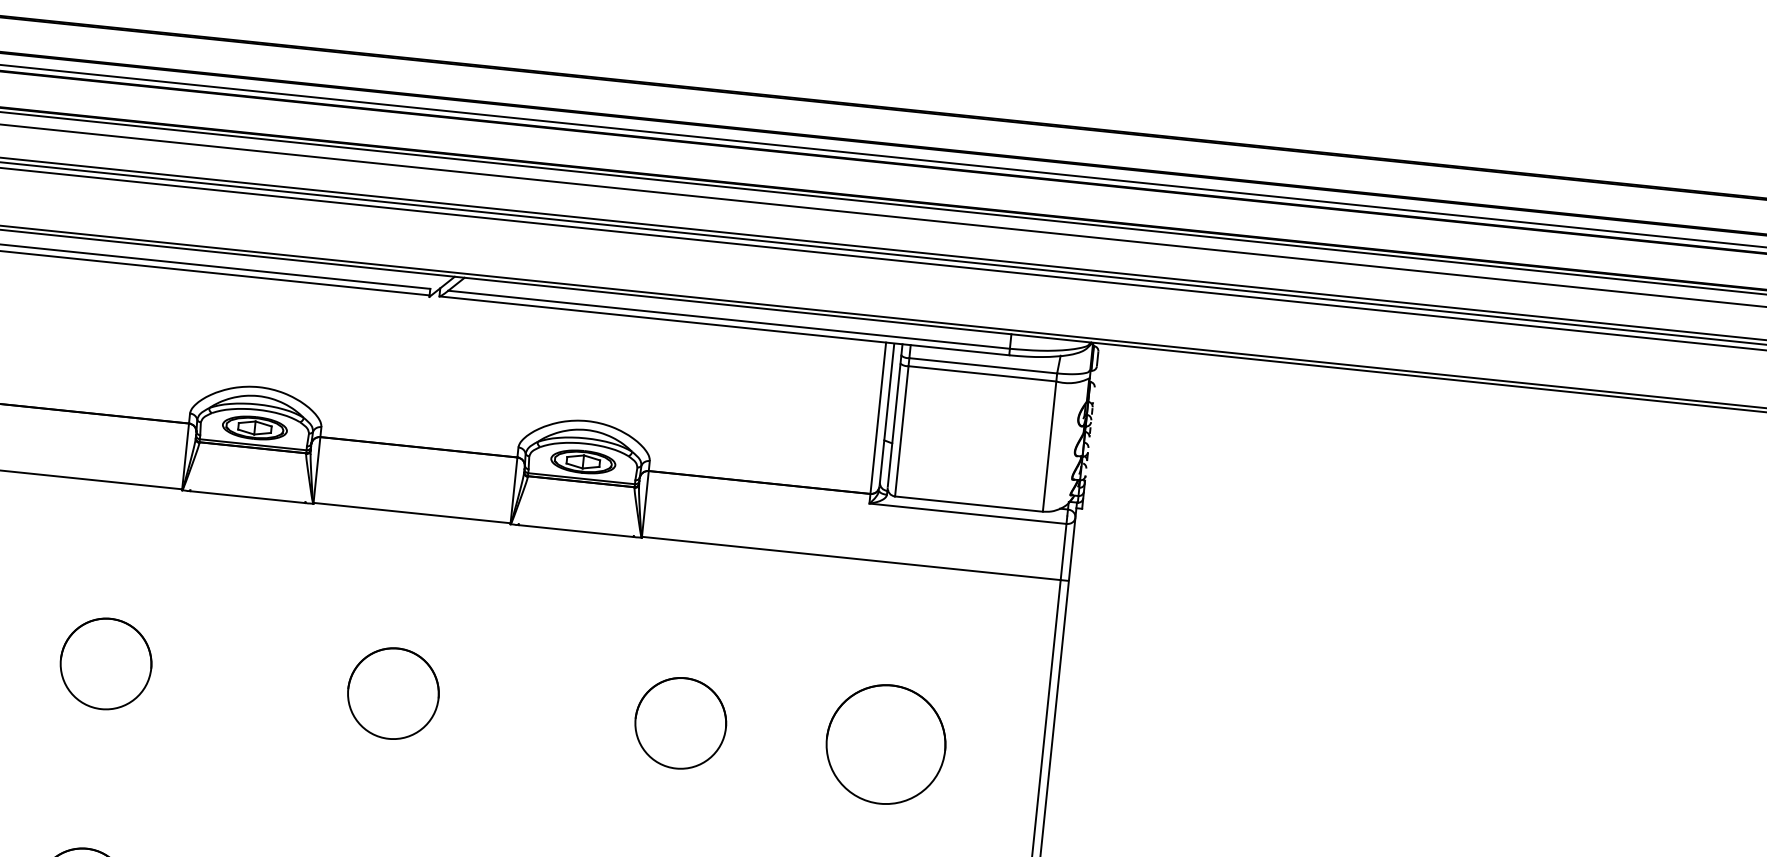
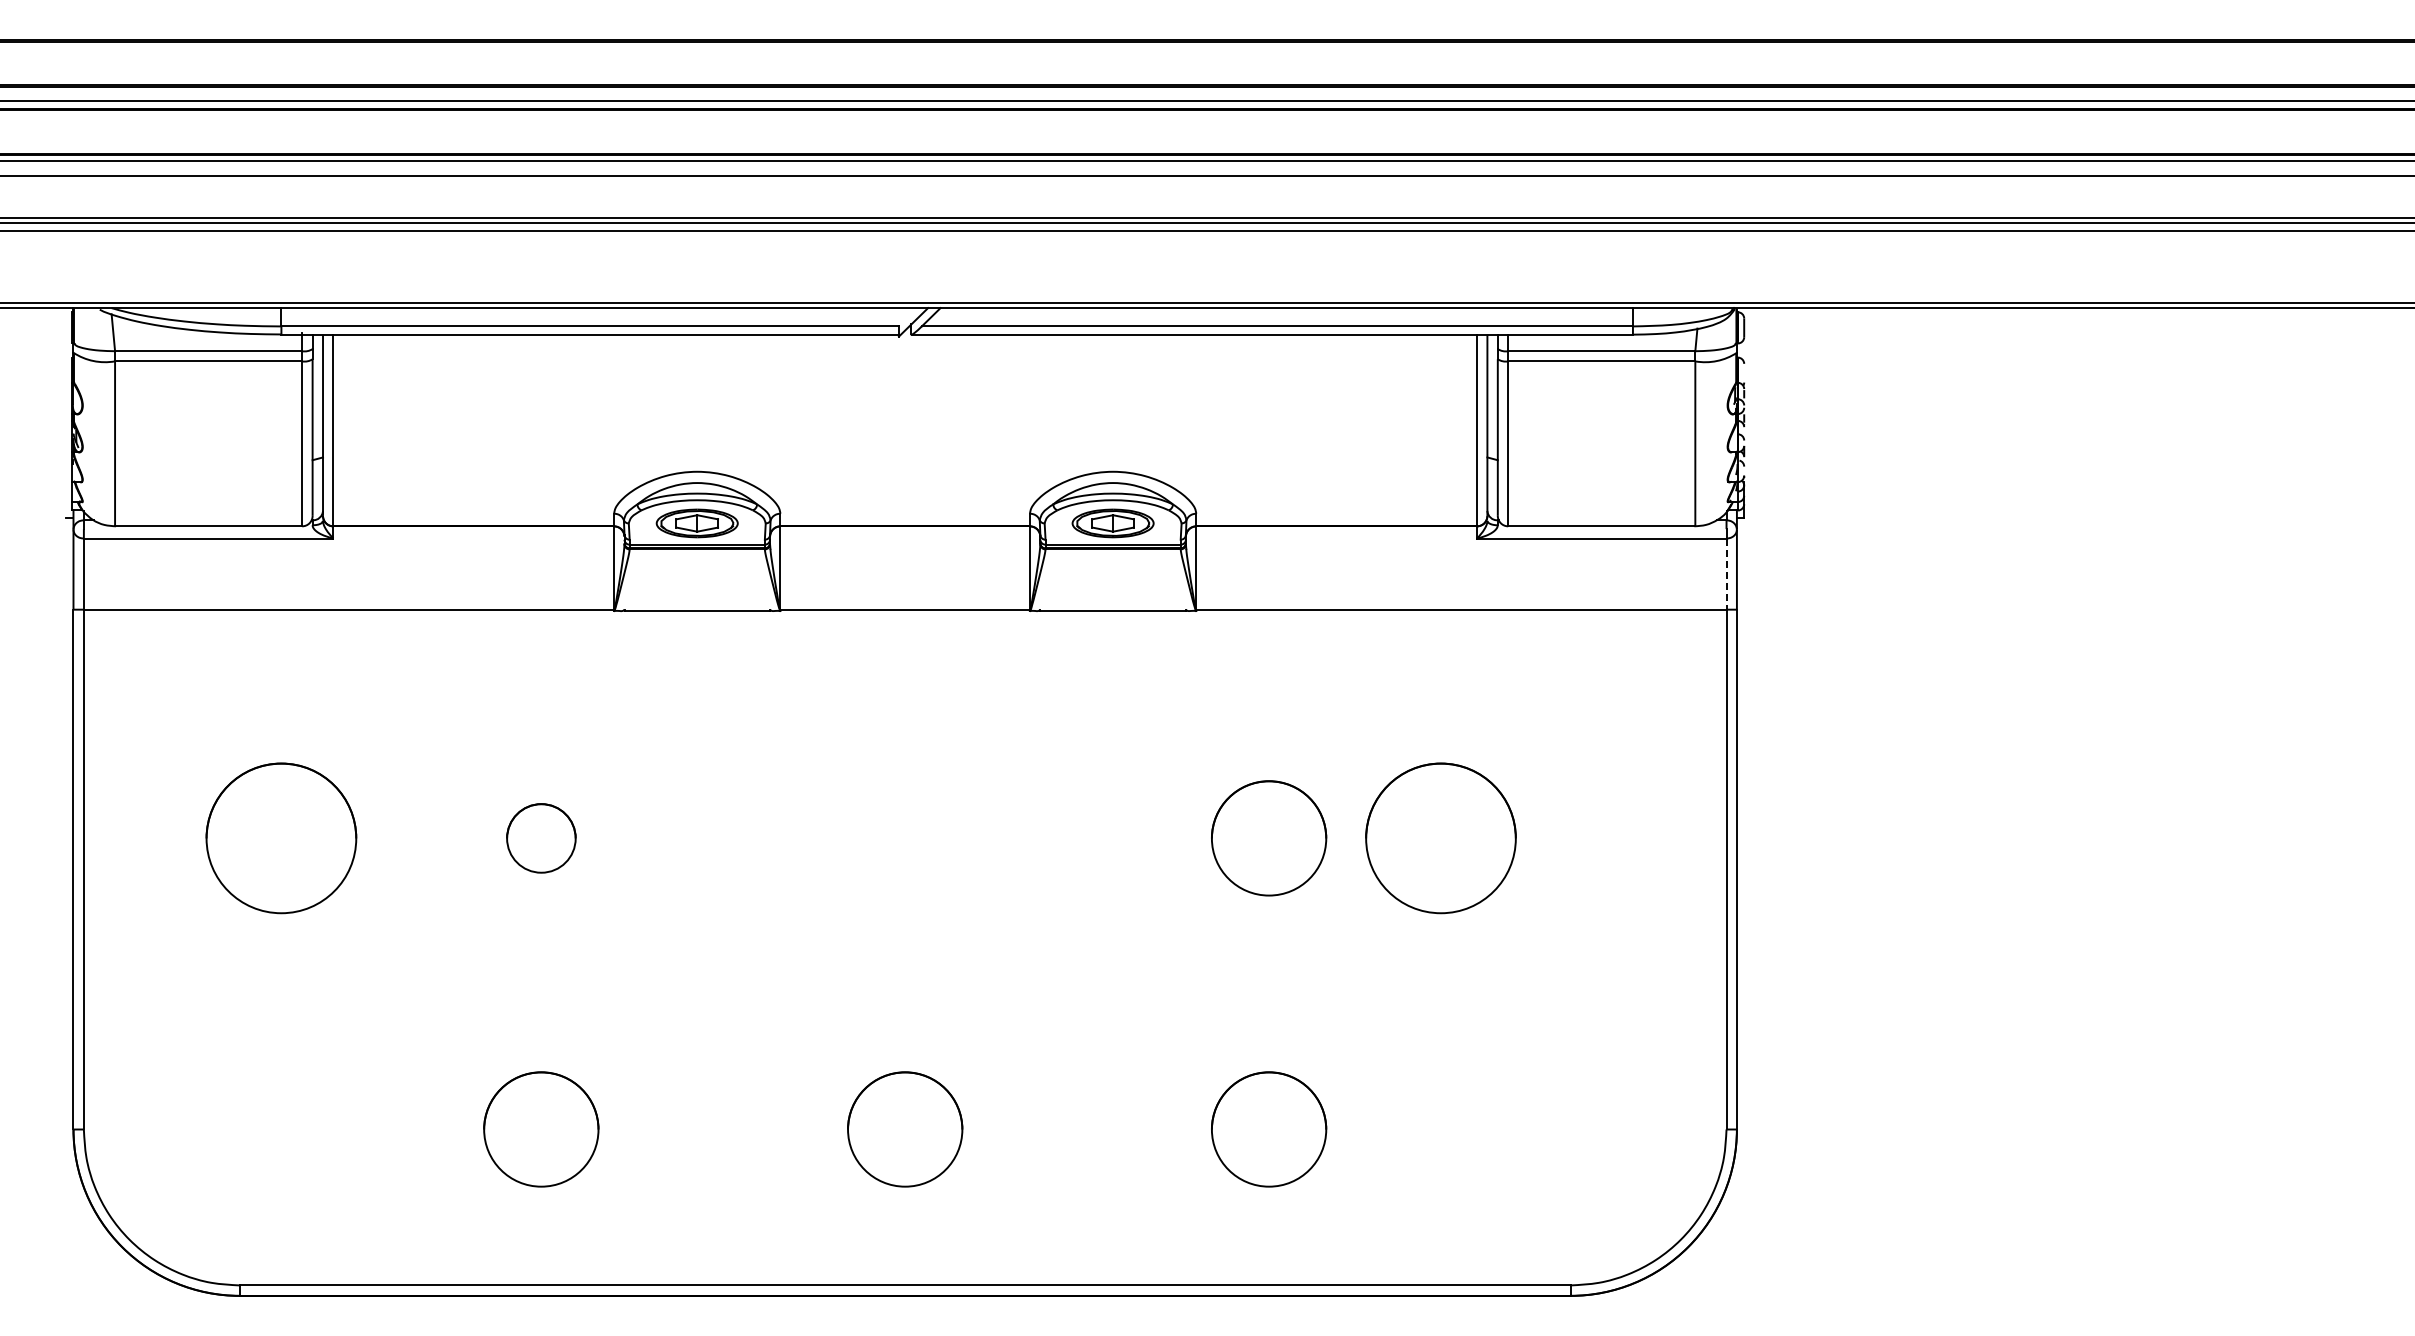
line: (1063, 552) -> (1726, 574), solid -> dashed
circle: (106, 664) -> (541, 838), size x0.6
circle: (393, 693) -> (905, 838), removed
part: (885, 744) -> (1440, 838), moved

